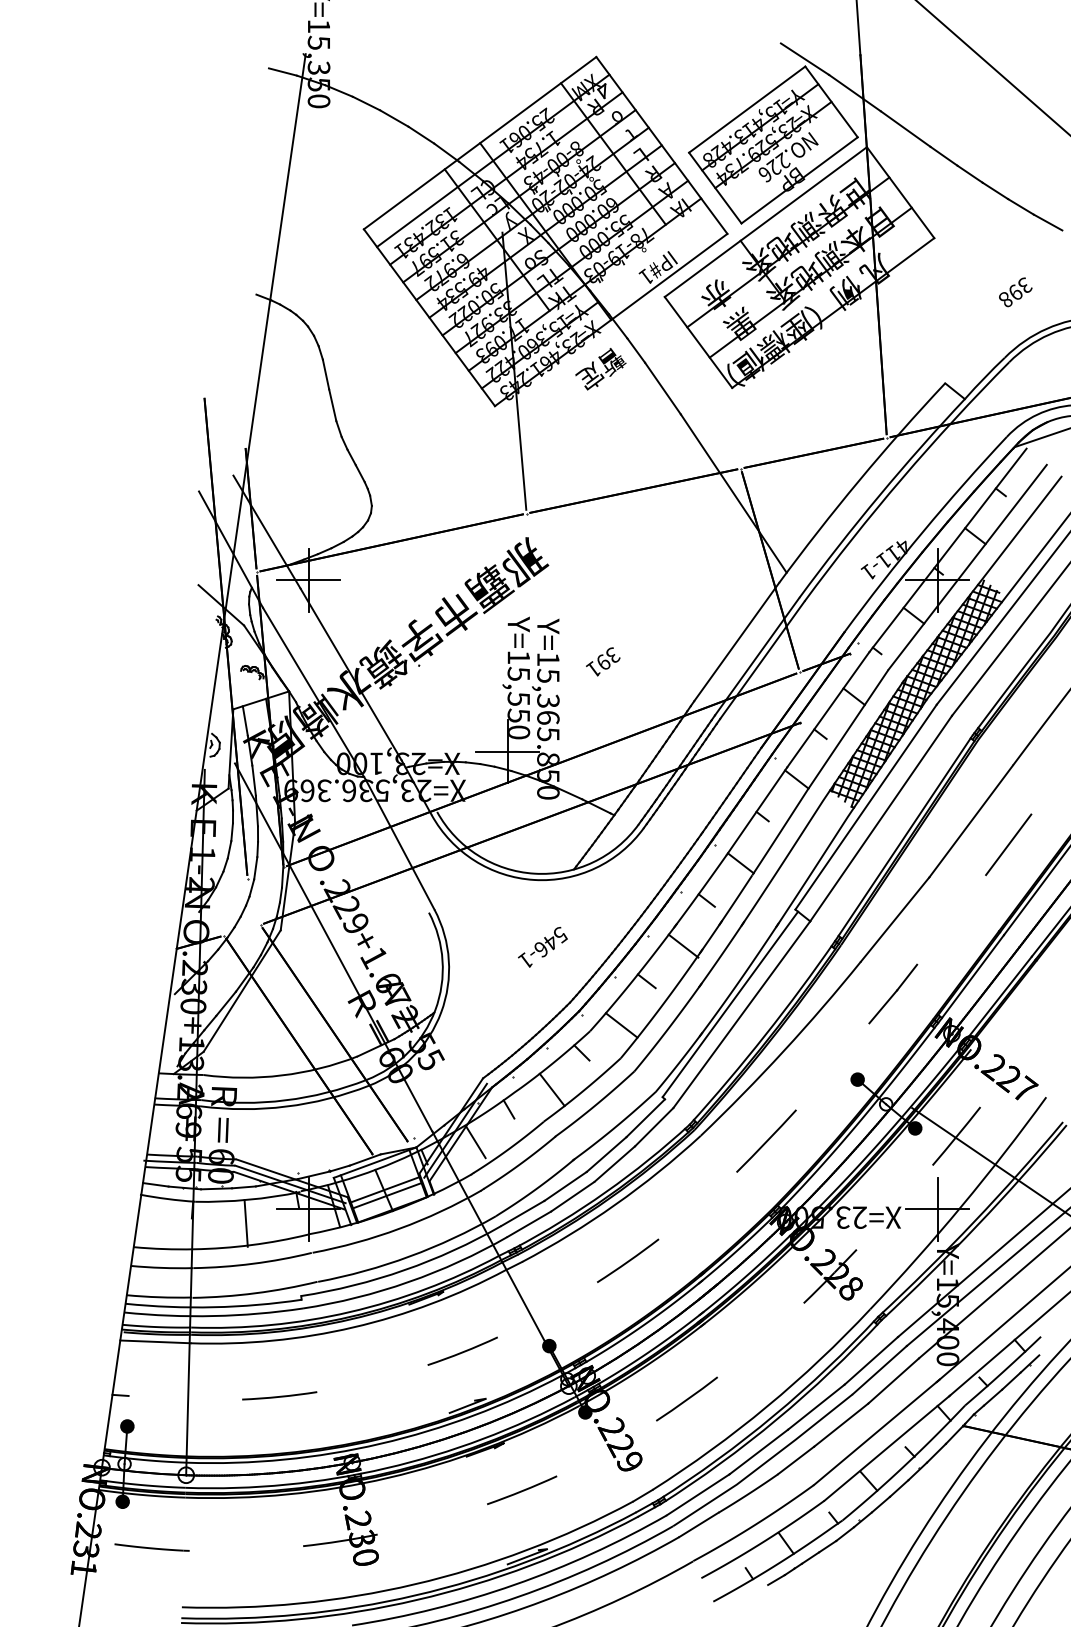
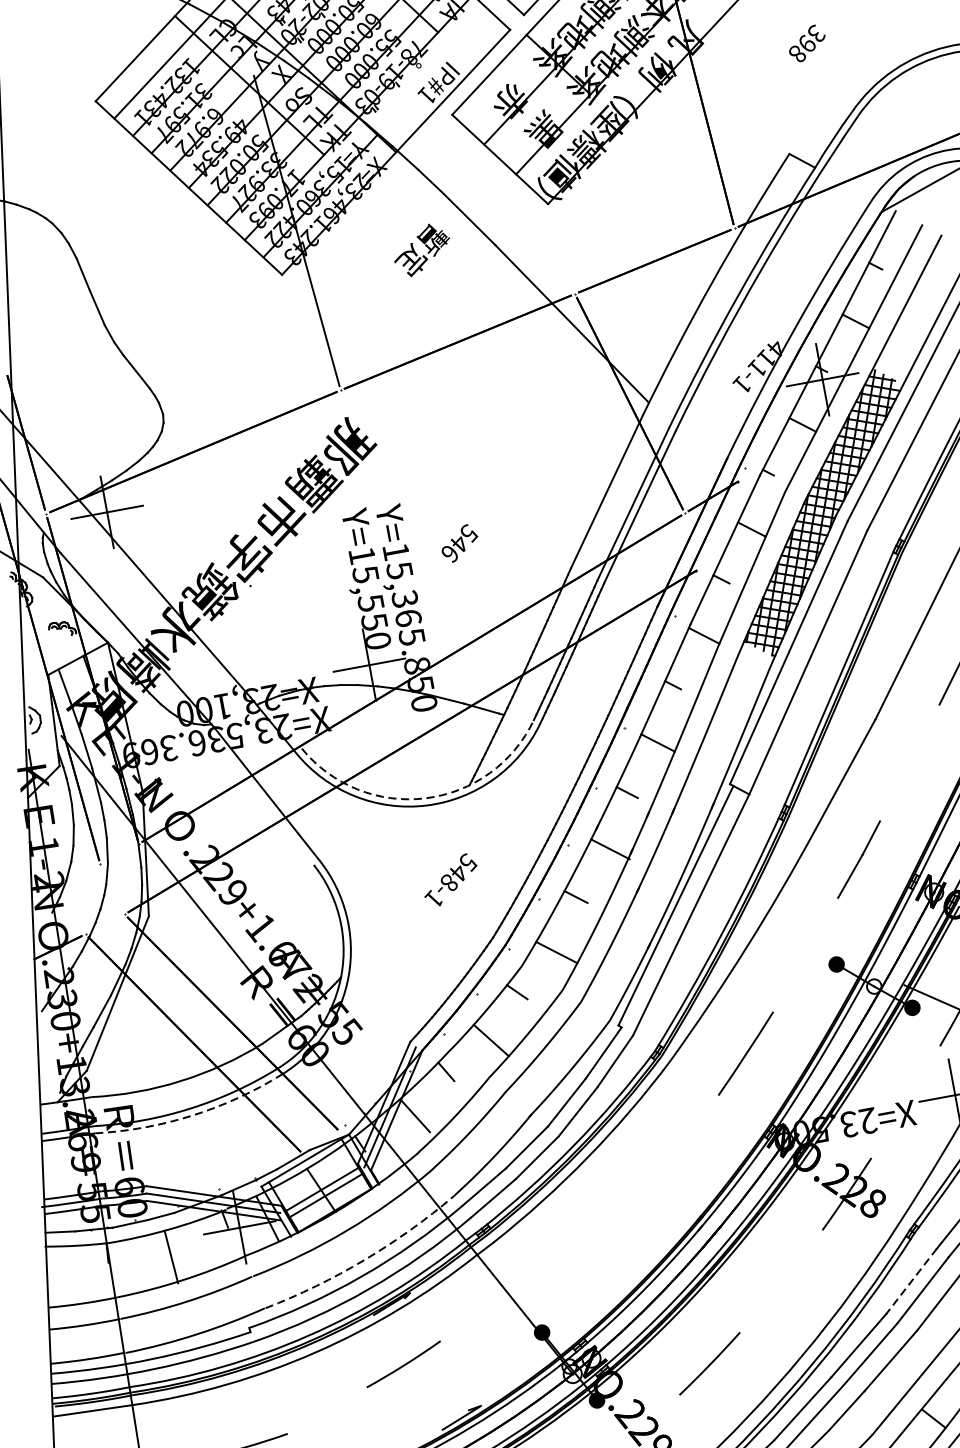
text: (1015, 292) -> (806, 43), moved
text: (600, 369) -> (421, 250), moved
text: (603, 664) -> (459, 545), 391 -> 546
arc: (534, 873) -> (425, 798), solid -> dashed
text: (541, 949) -> (449, 883), 546-1 -> 548-1
arc: (286, 1106) -> (192, 1115), solid -> dashed
arc: (409, 1256) -> (364, 1260), solid -> dashed
line: (628, 1260) -> (614, 1218), removed
arc: (462, 1351) -> (403, 1364), moved
line: (871, 1360) -> (911, 1281), solid -> dashed

